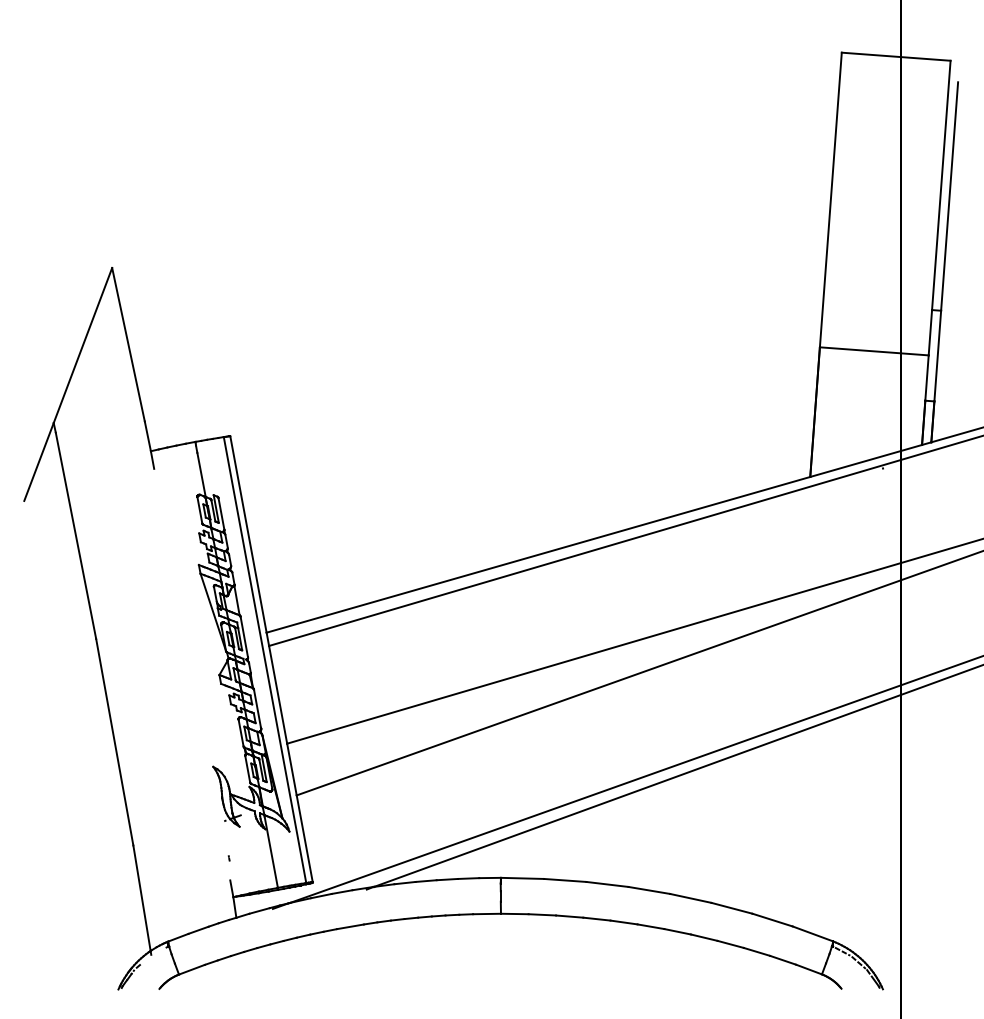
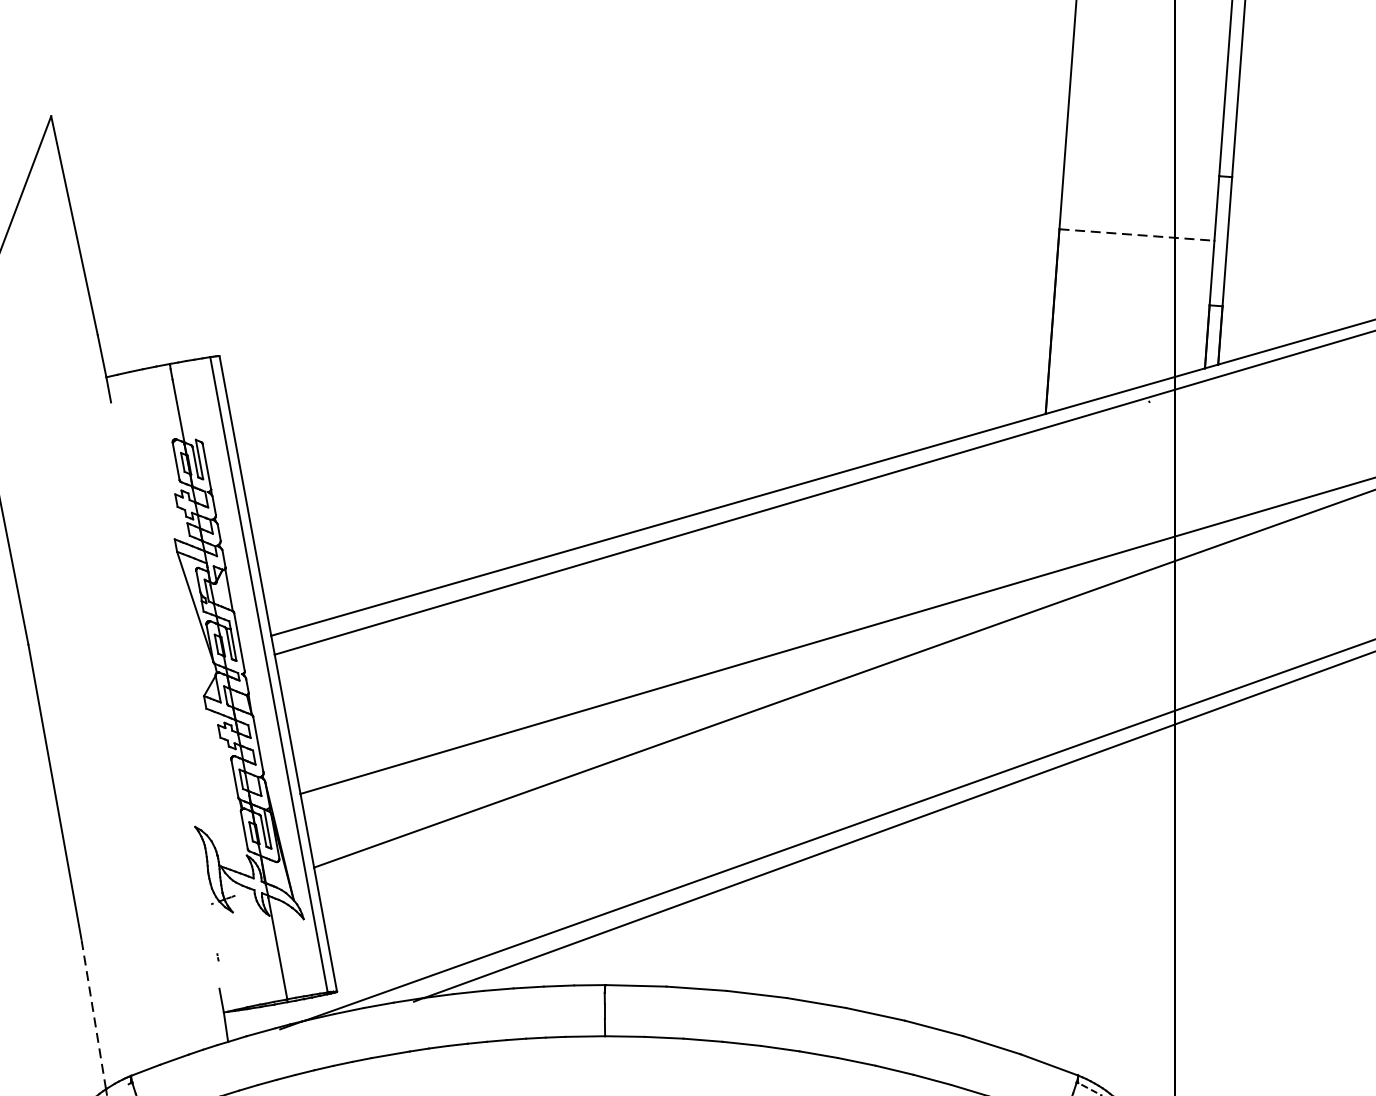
line: (874, 351) -> (1137, 235), solid -> dashed
line: (141, 897) -> (93, 1013), solid -> dashed

